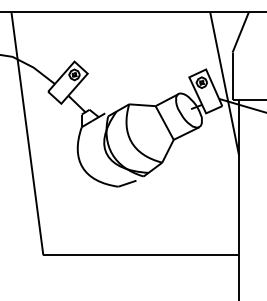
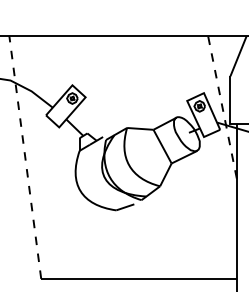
line: (224, 84) -> (222, 108), solid -> dashed
line: (27, 133) -> (25, 157), solid -> dashed

